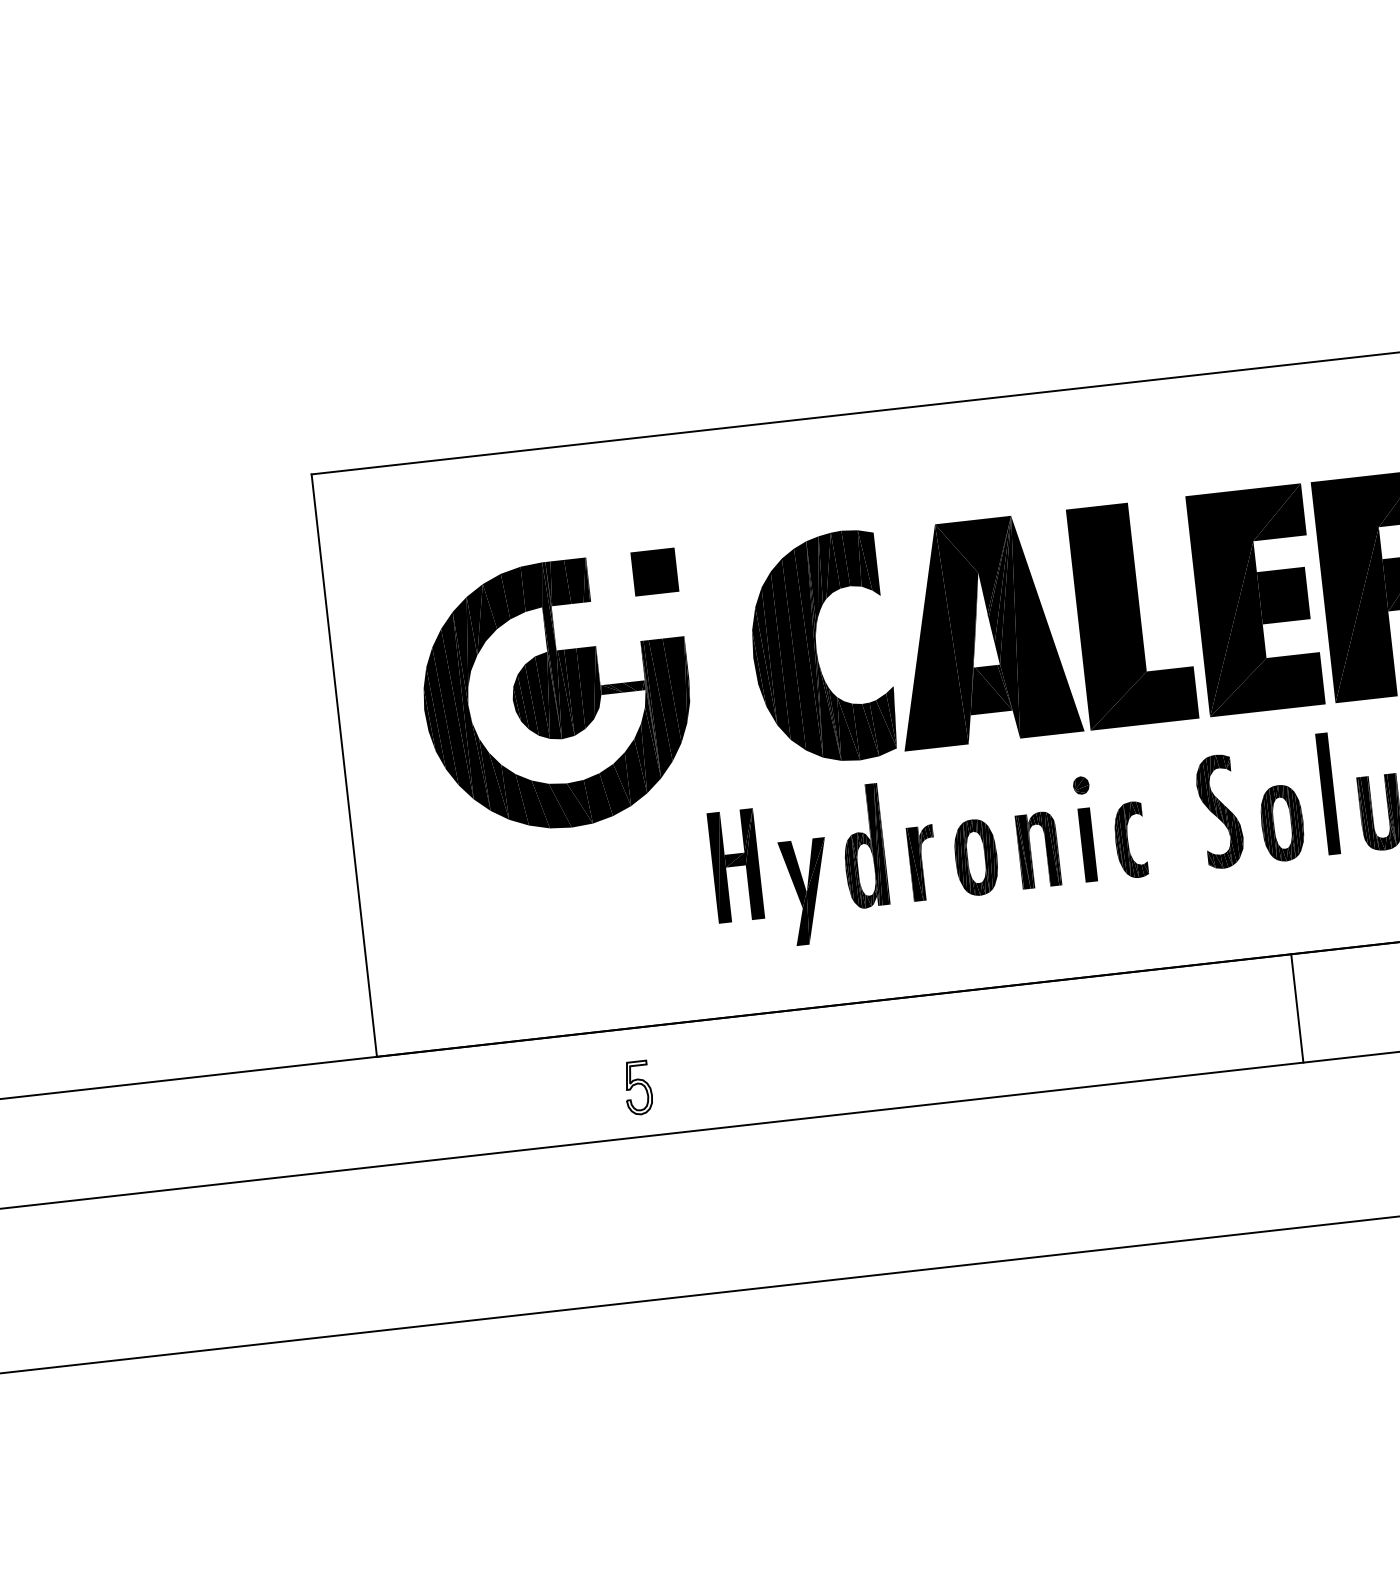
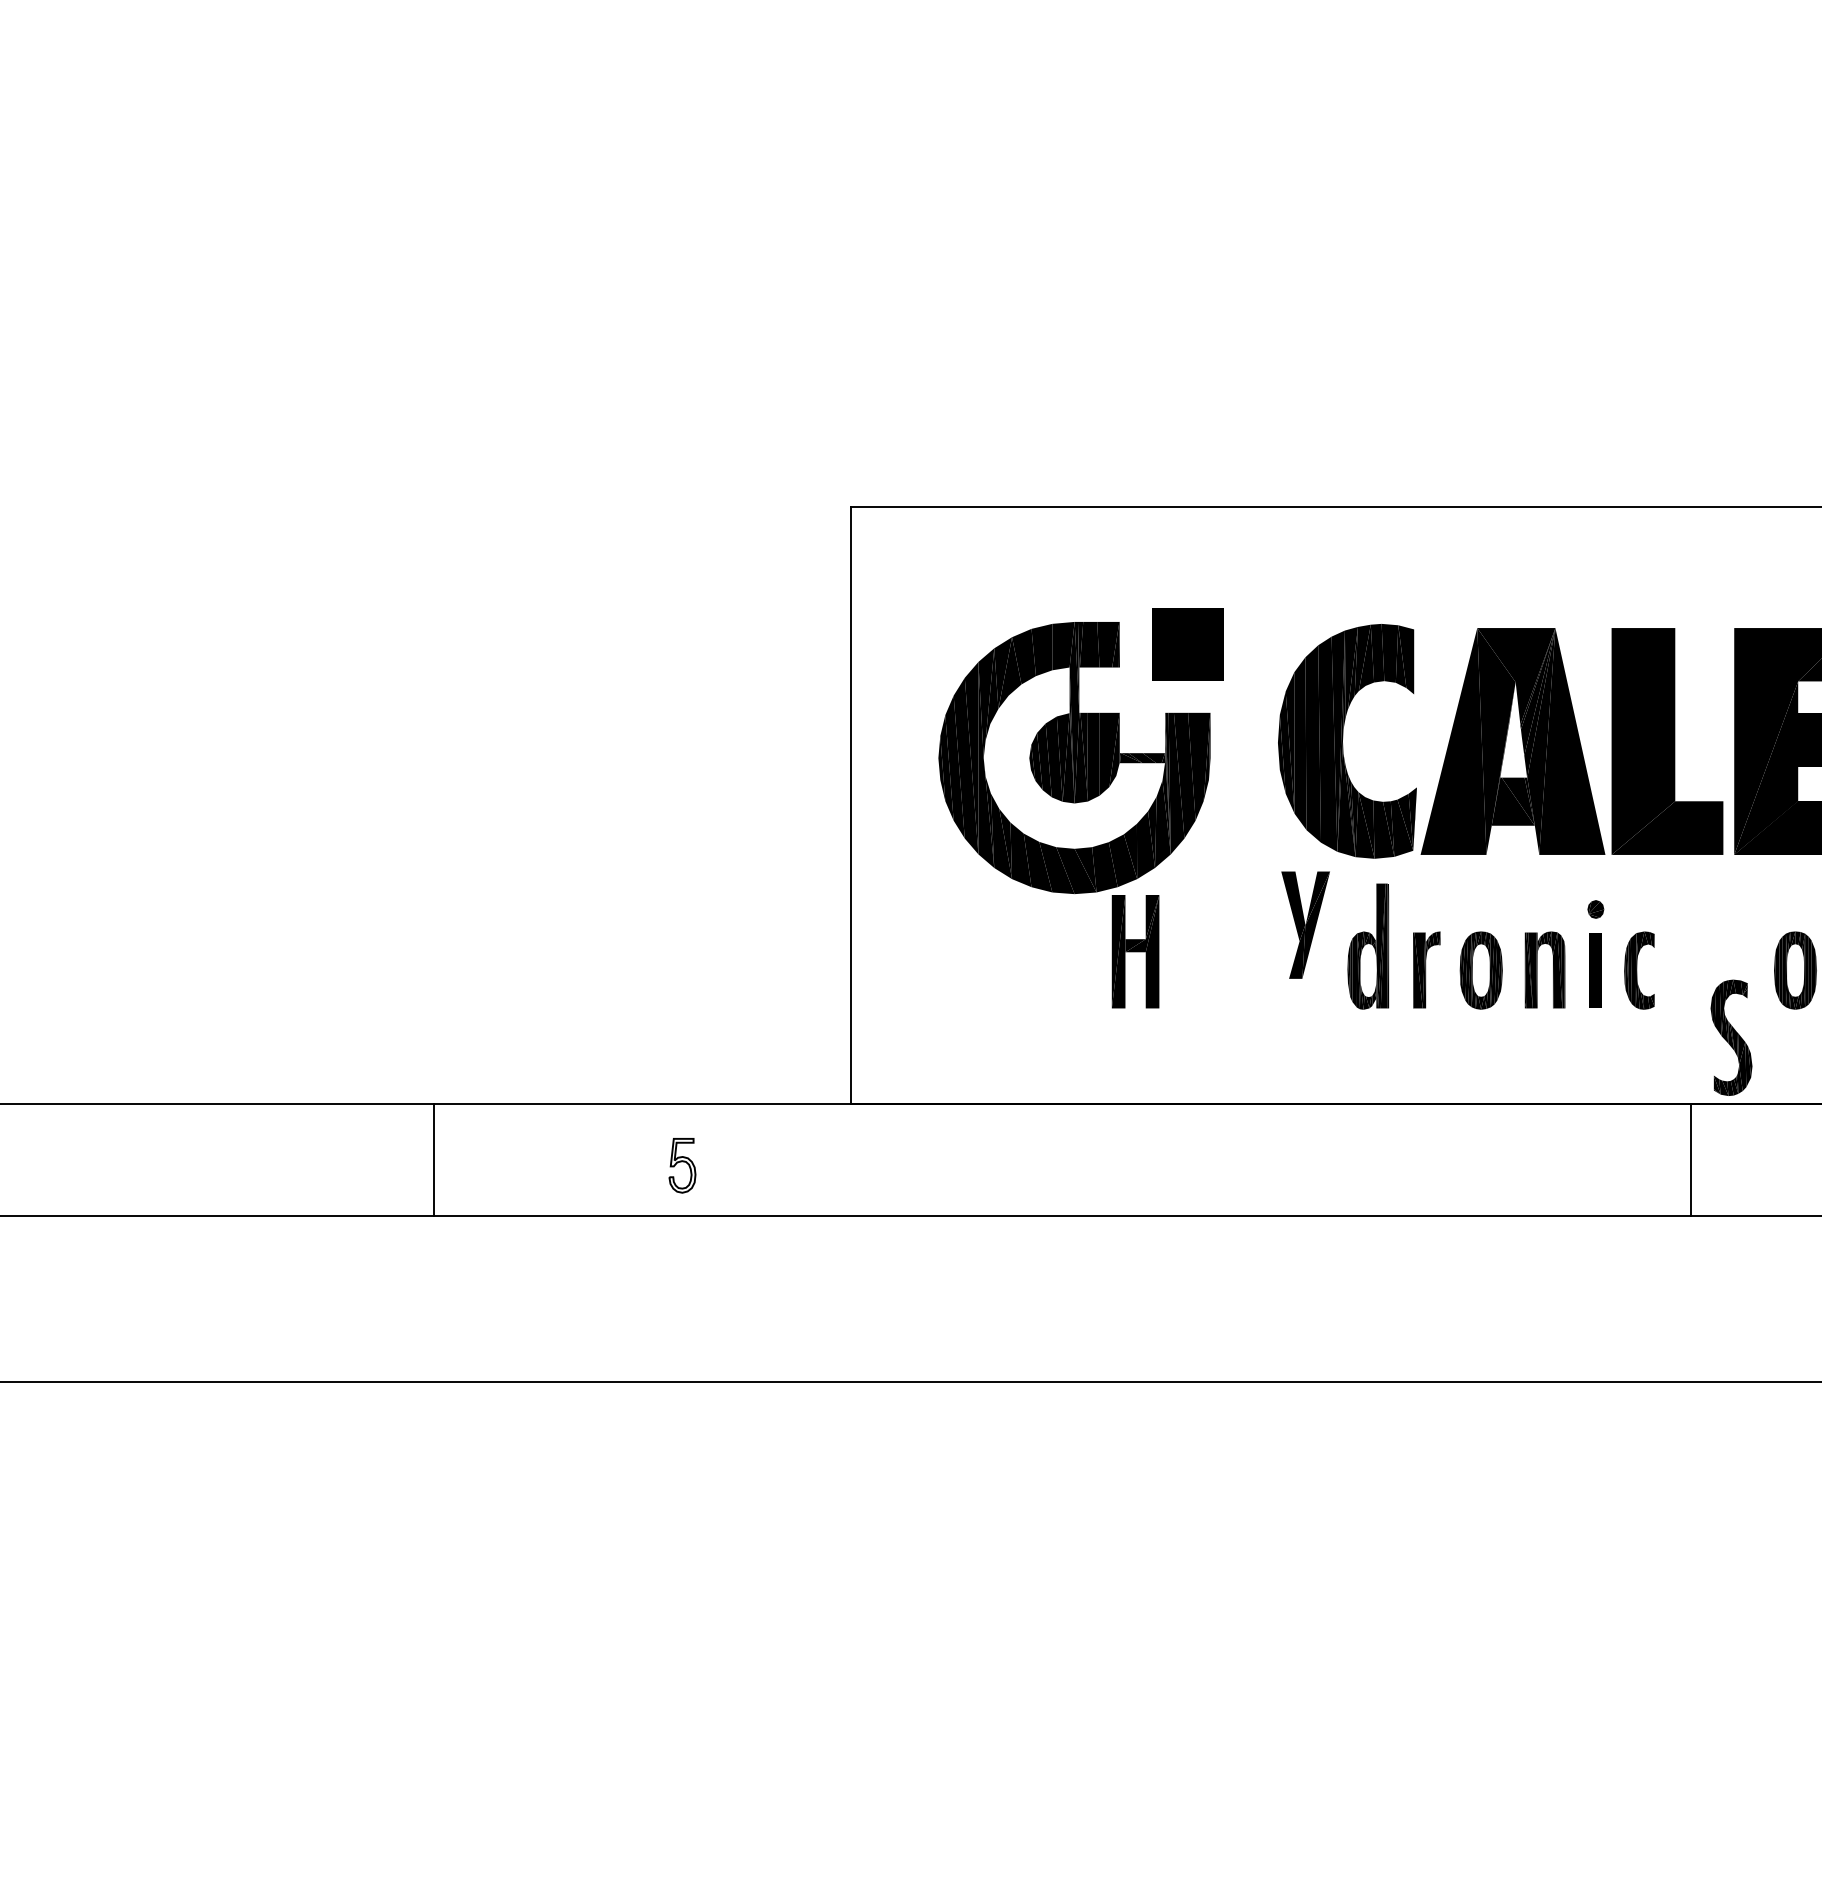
part: (654, 572) -> (1187, 644), size x1.6
part: (1219, 811) -> (1731, 1037), moved
part: (735, 865) -> (1135, 951), moved
part: (806, 891) -> (1305, 924), moved
line: (1297, 1007) -> (1690, 1159), moved
part: (638, 1087) -> (682, 1165), moved

